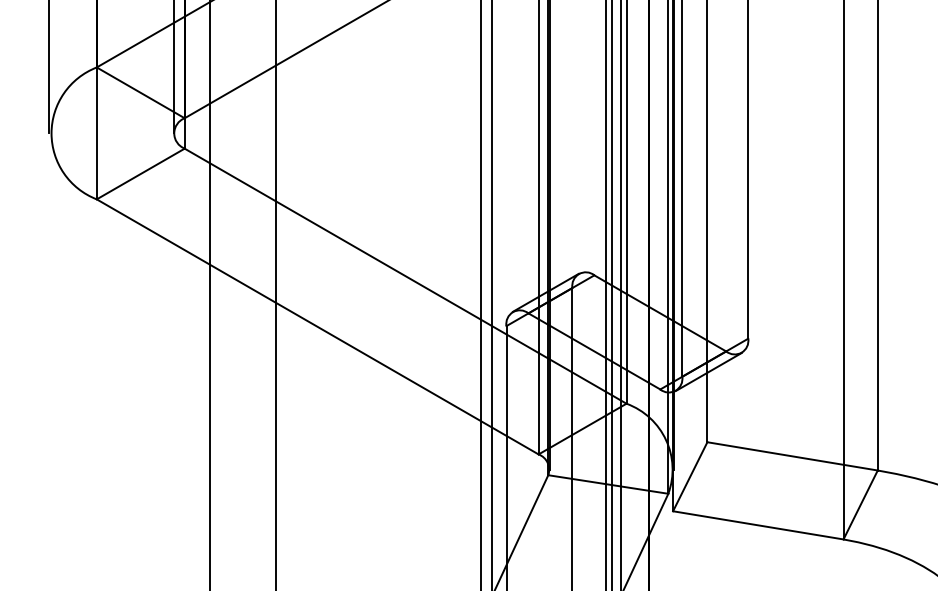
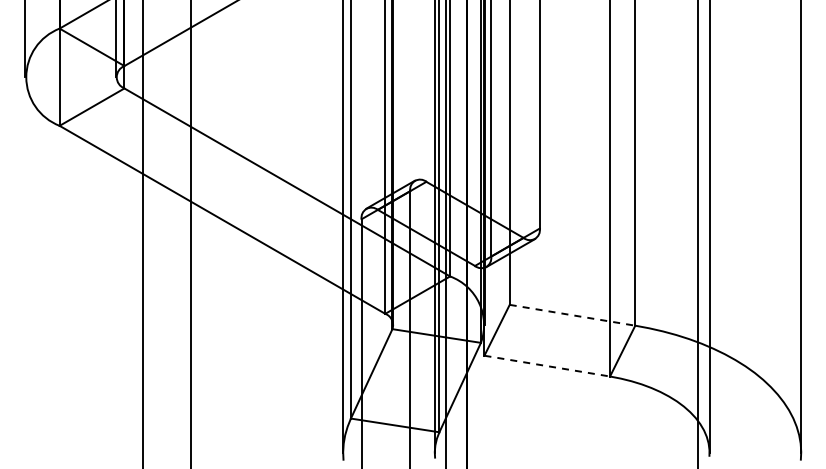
line: (792, 456) -> (572, 315), solid -> dashed
line: (758, 525) -> (547, 366), solid -> dashed

